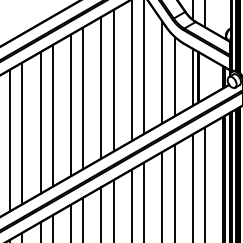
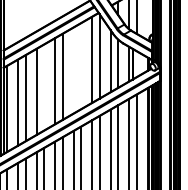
line: (114, 81) -> (81, 66), removed
line: (101, 87) -> (73, 70), removed
line: (53, 115) -> (44, 87), removed

